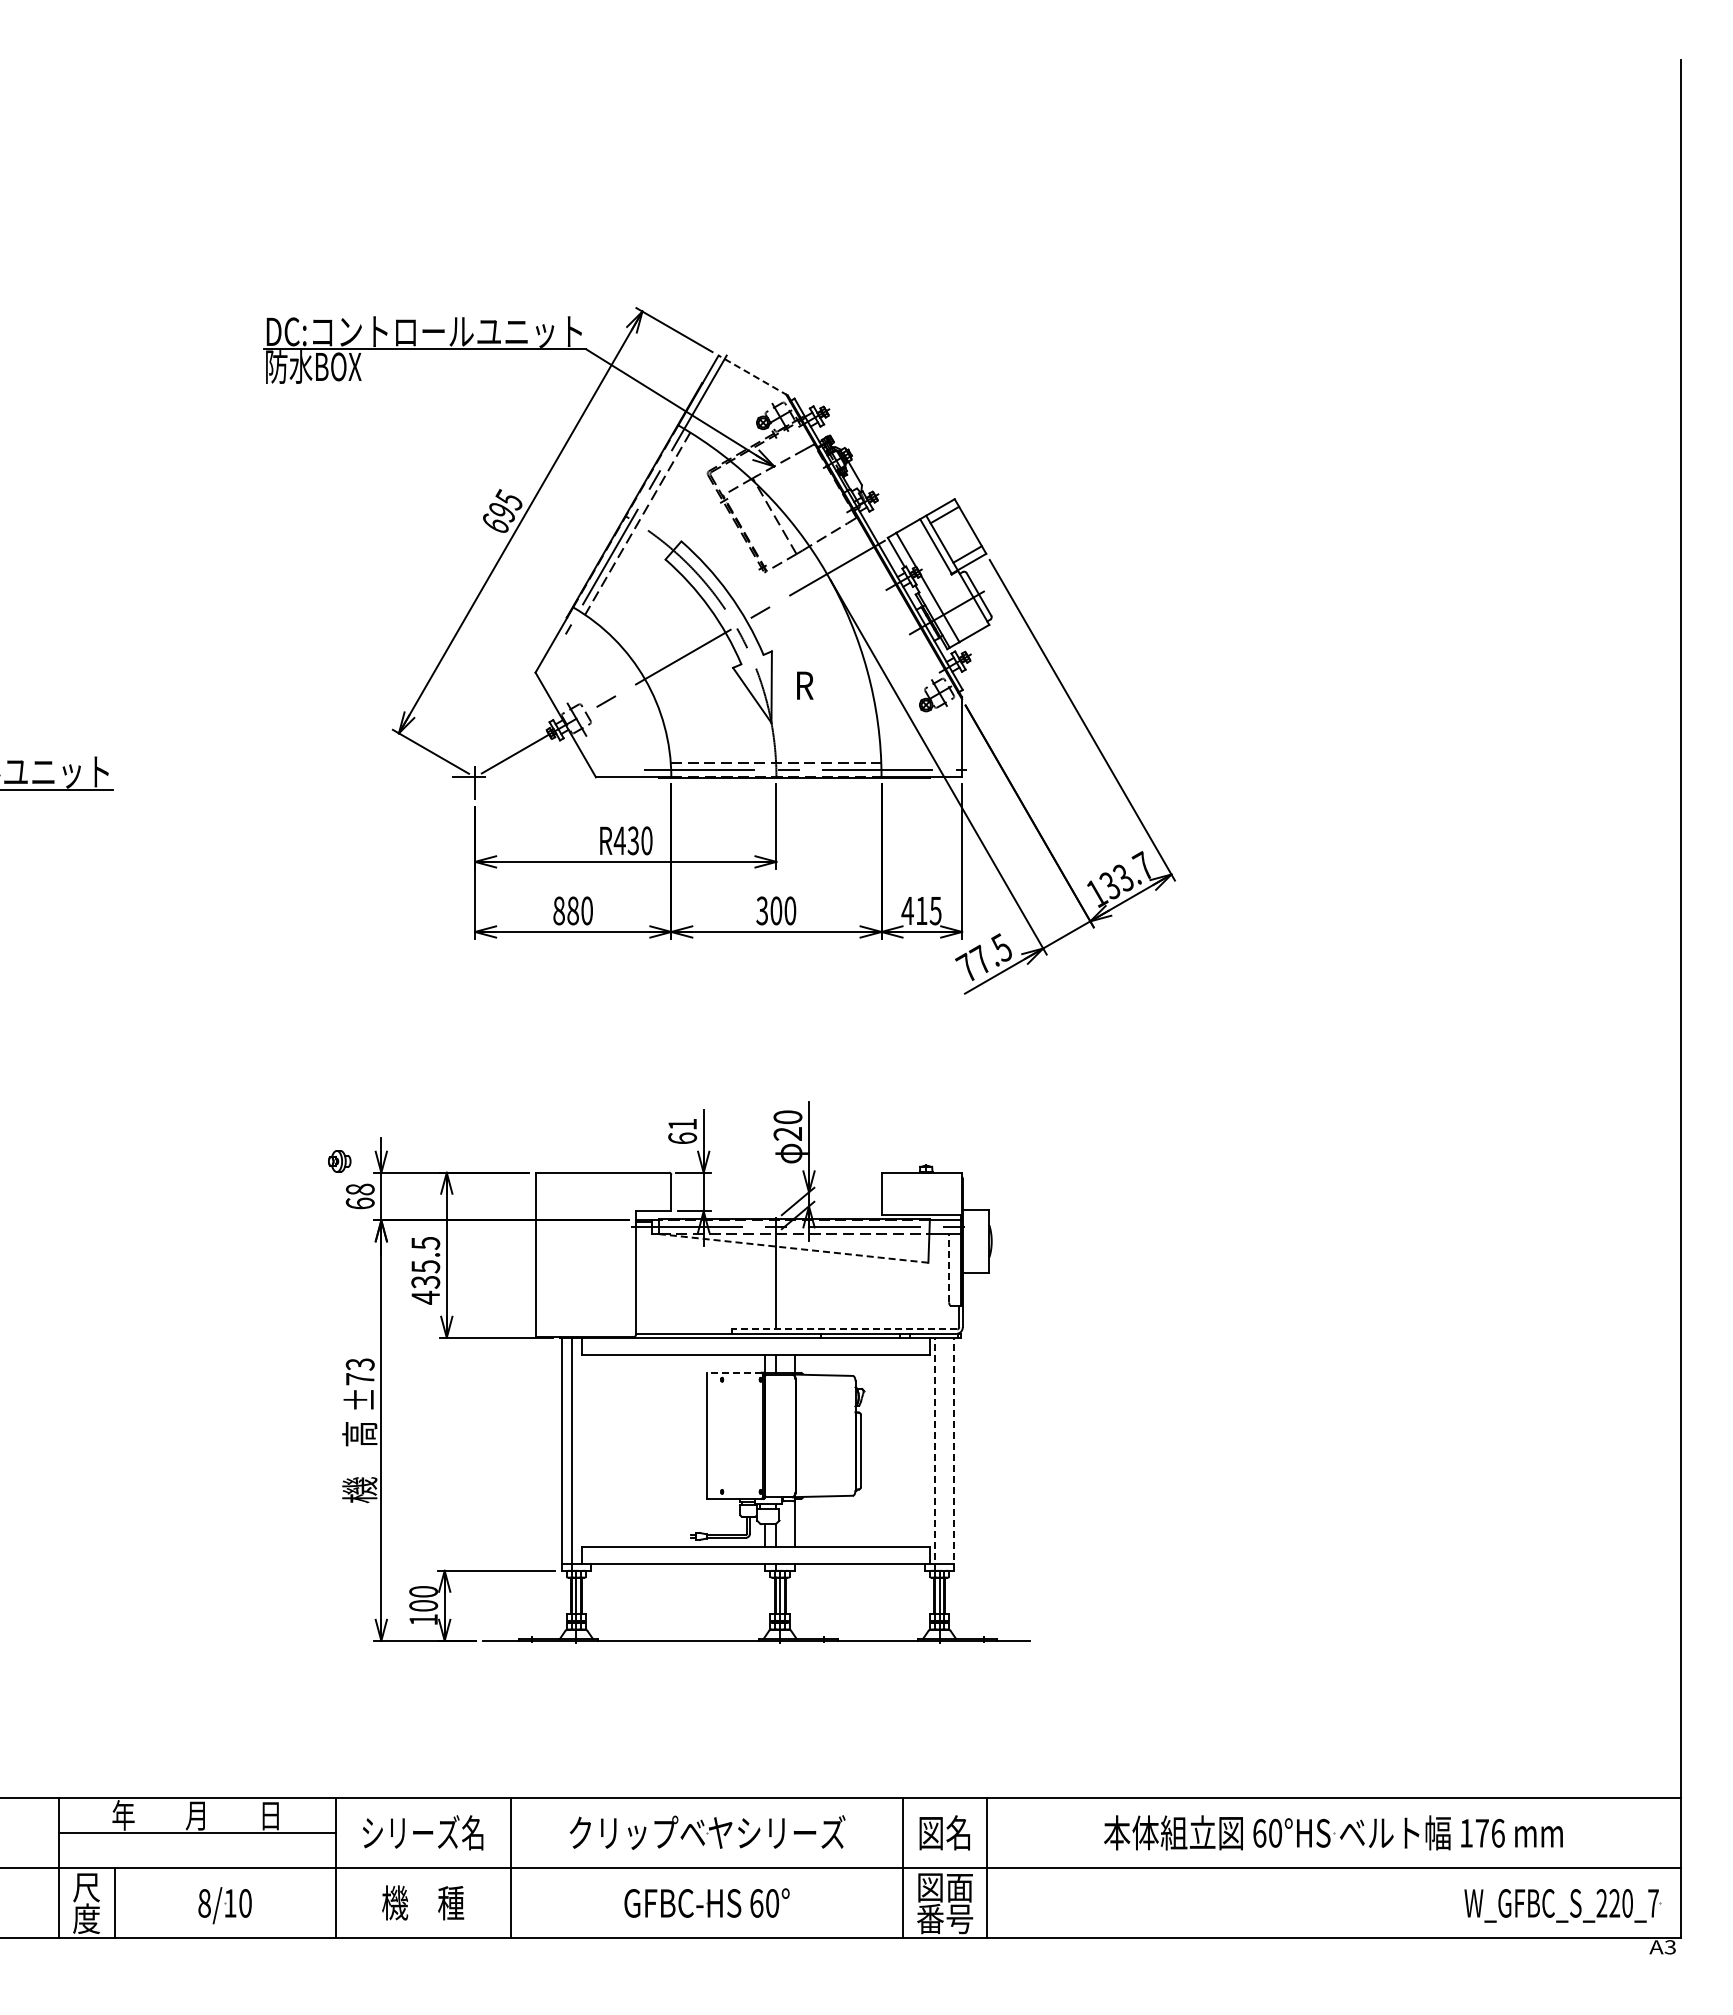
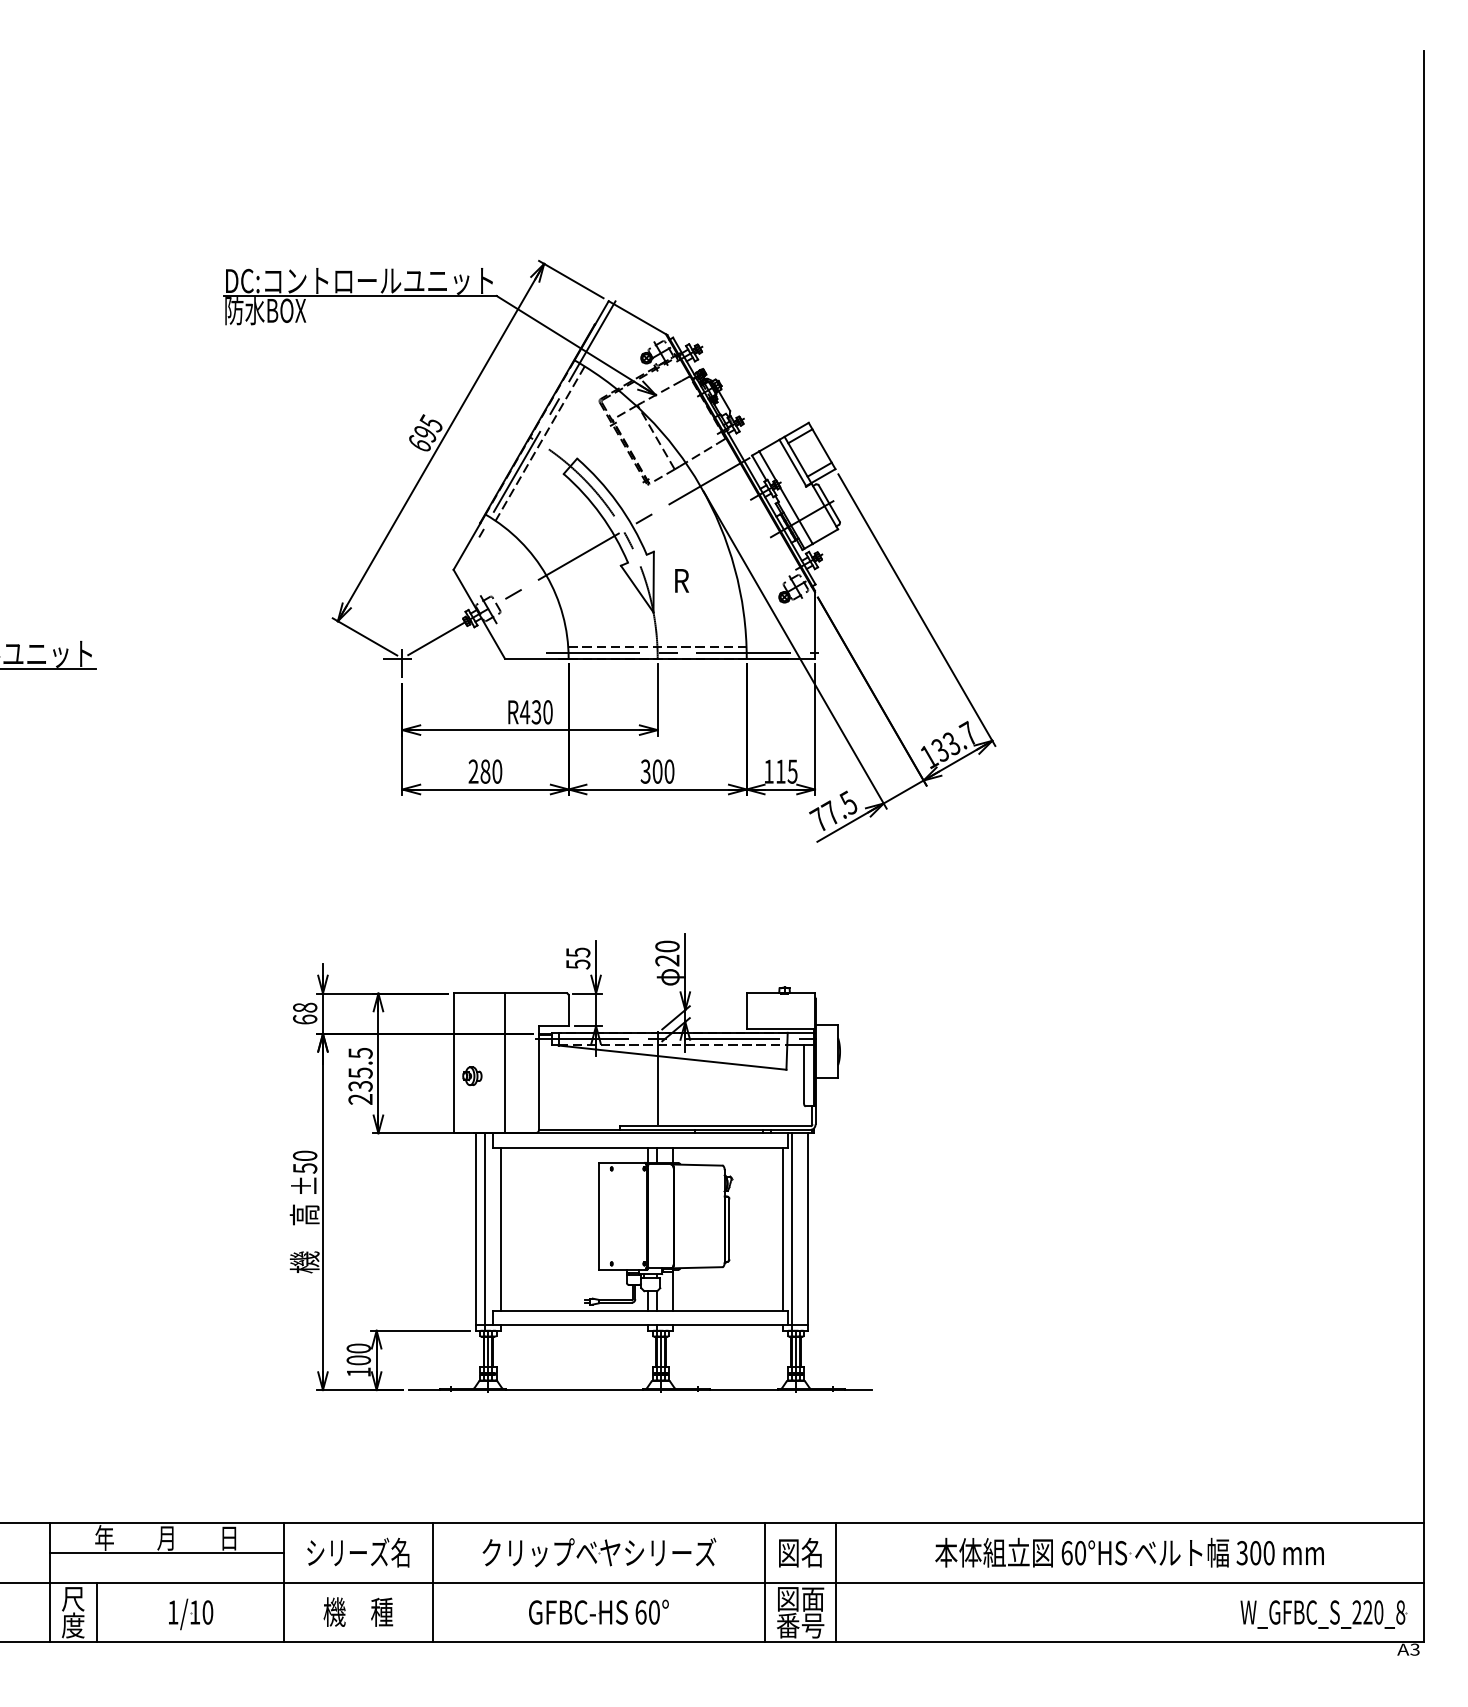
line: (752, 375) -> (637, 318), dashed -> solid
text: (558, 910) -> (473, 771), 880 -> 280
text: (907, 910) -> (768, 771), 415 -> 115
text: (682, 1131) -> (578, 958), 61 -> 55
part: (339, 1161) -> (472, 1076), moved
line: (793, 1248) -> (672, 1057), dashed -> solid
line: (595, 1254) -> (504, 1062), added
line: (949, 1267) -> (804, 1073), dashed -> solid
text: (425, 1297) -> (360, 1099), 435.5 -> 235.5
line: (844, 1329) -> (715, 1126), dashed -> solid
text: (360, 1371) -> (305, 1161), ±73 -> ±50
line: (734, 1372) -> (622, 1162), dashed -> solid
line: (591, 1450) -> (501, 1228), added
line: (924, 1450) -> (783, 1228), added
line: (935, 1454) -> (792, 1232), dashed -> solid
line: (954, 1454) -> (808, 1232), dashed -> solid
text: (1481, 1832) -> (1255, 1552), 176 -> 300
text: (204, 1903) -> (173, 1612), 8/10 -> 1/10
text: (1653, 1903) -> (1400, 1612), W_GFBC_S_220_7 -> W_GFBC_S_220_8

